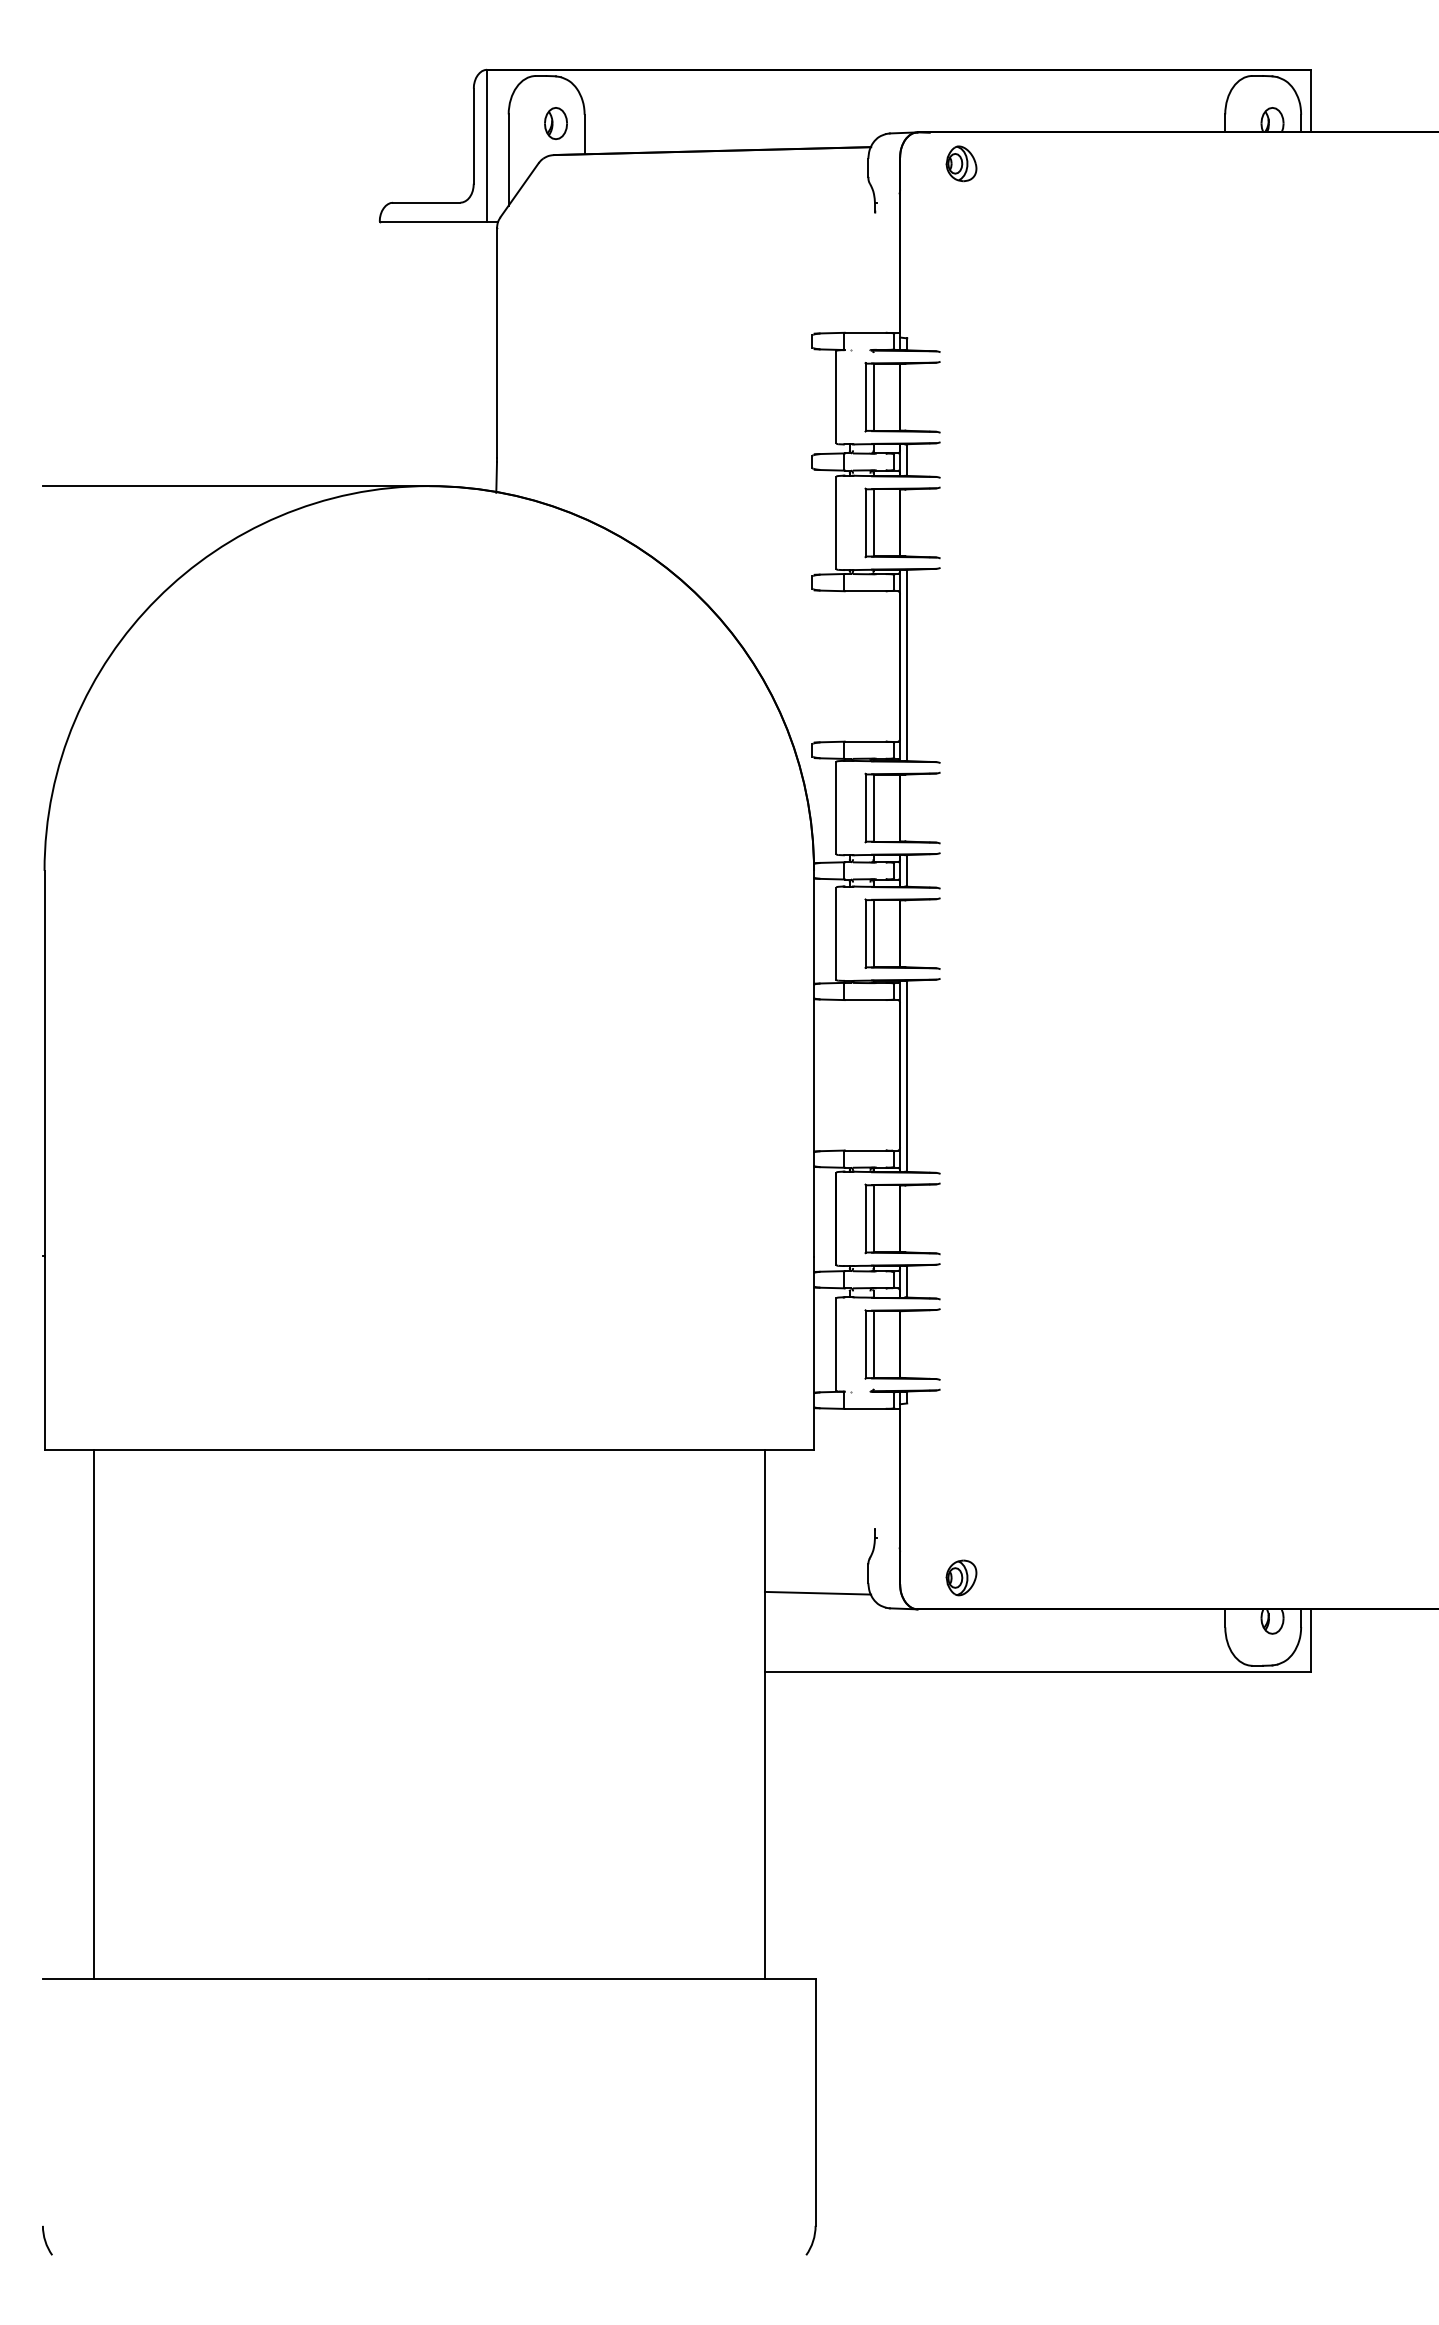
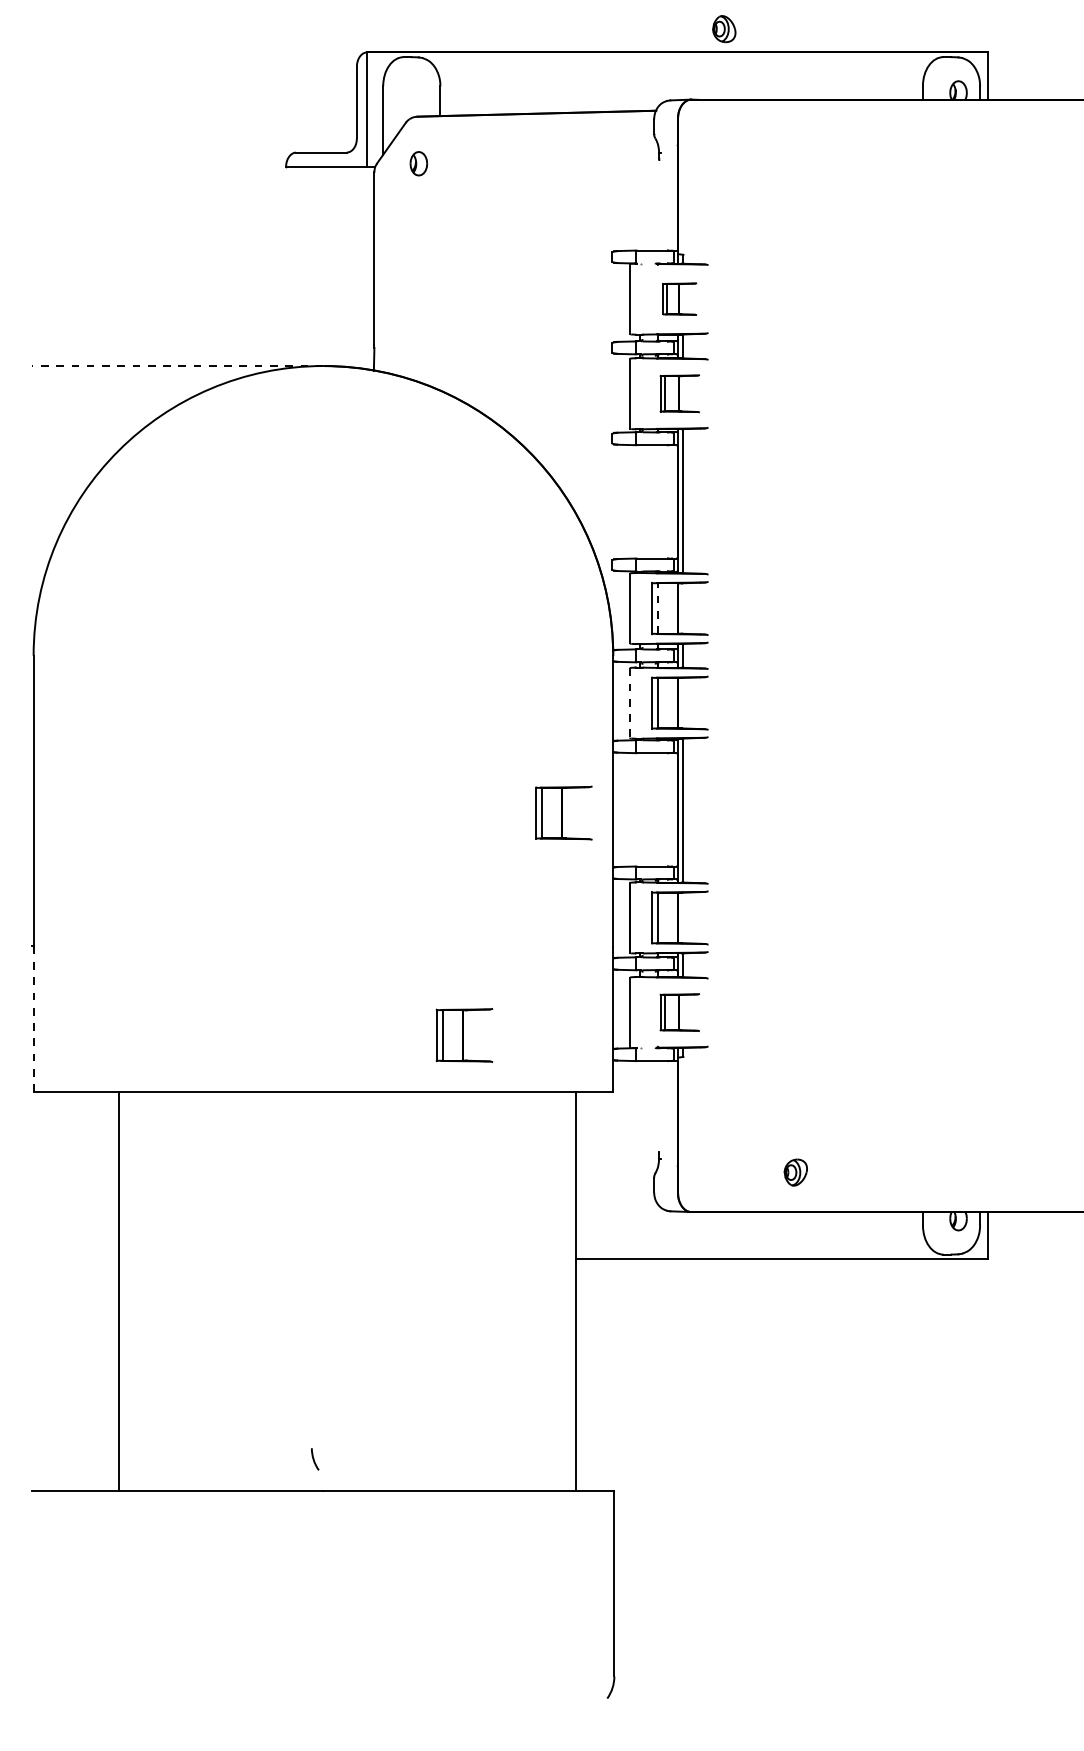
part: (555, 123) -> (418, 163), moved
part: (961, 163) -> (724, 28), moved
part: (902, 397) -> (679, 299), size x0.6
line: (235, 486) -> (177, 366), solid -> dashed
part: (902, 522) -> (679, 393), size x0.7
line: (874, 808) -> (658, 608), solid -> dashed
line: (836, 934) -> (630, 703), solid -> dashed
part: (748, 1079) -> (563, 812), added
part: (902, 1344) -> (679, 1012), size x0.7
line: (44, 1353) -> (33, 1019), solid -> dashed
part: (616, 1374) -> (464, 1035), added
part: (961, 1577) -> (795, 1172), moved
line: (817, 1592) -> (615, 1199), removed
line: (93, 1714) -> (118, 1291), moved
arc: (46, 2240) -> (314, 1459), moved

